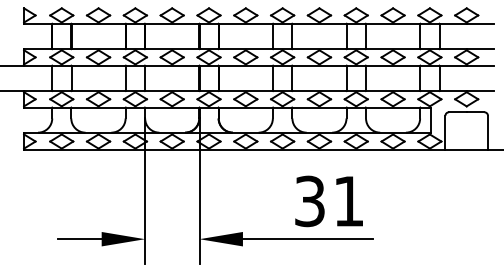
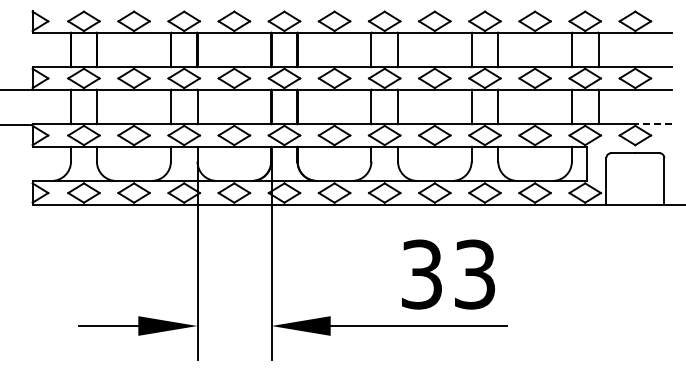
line: (480, 90) -> (653, 123), solid -> dashed
text: (349, 201) -> (475, 274), 31 -> 33

